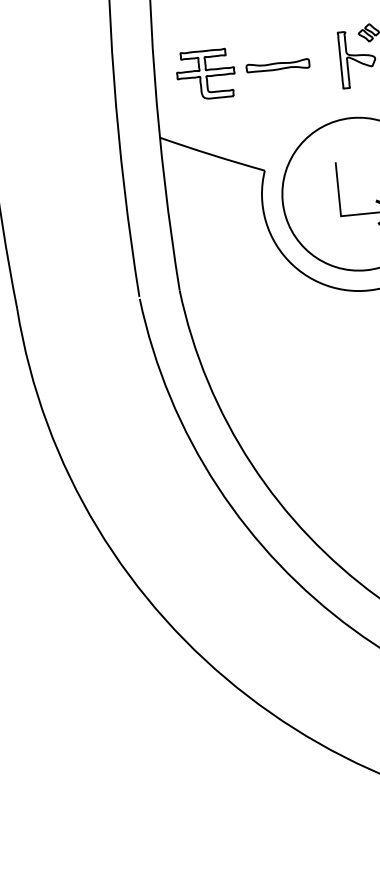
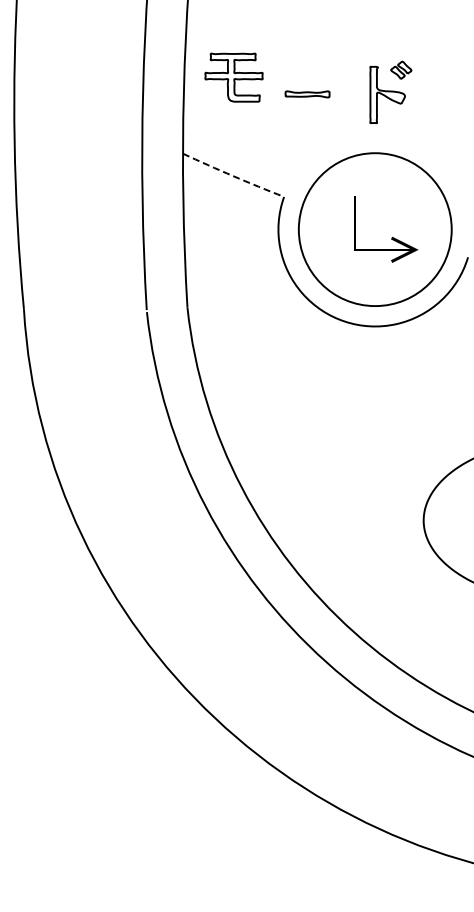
part: (277, 66) -> (307, 94), size x0.7
part: (205, 74) -> (233, 77), moved
arc: (212, 155) -> (233, 176), solid -> dashed

